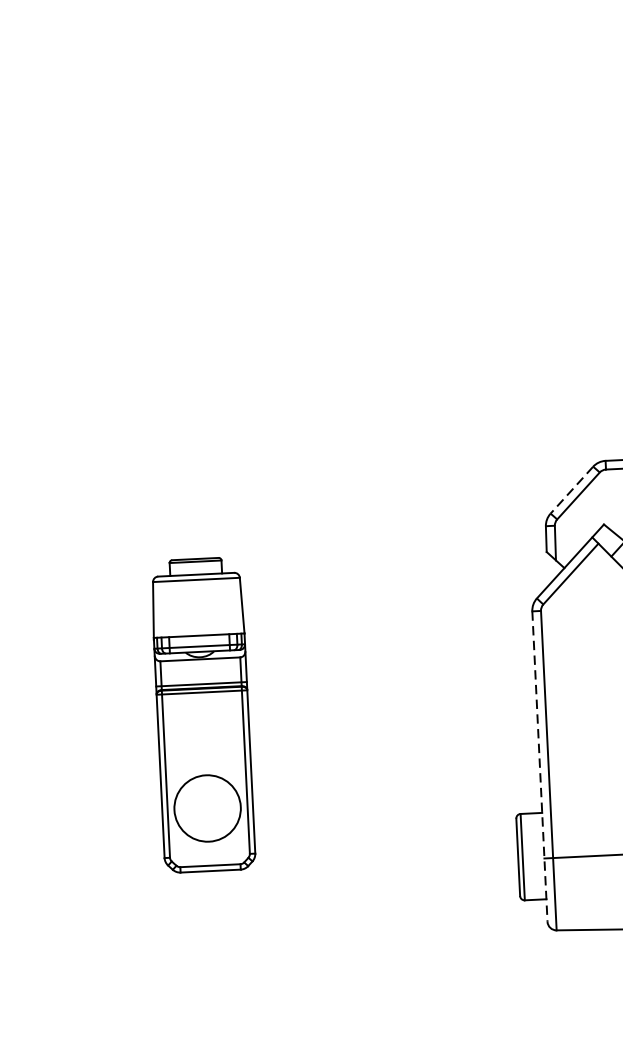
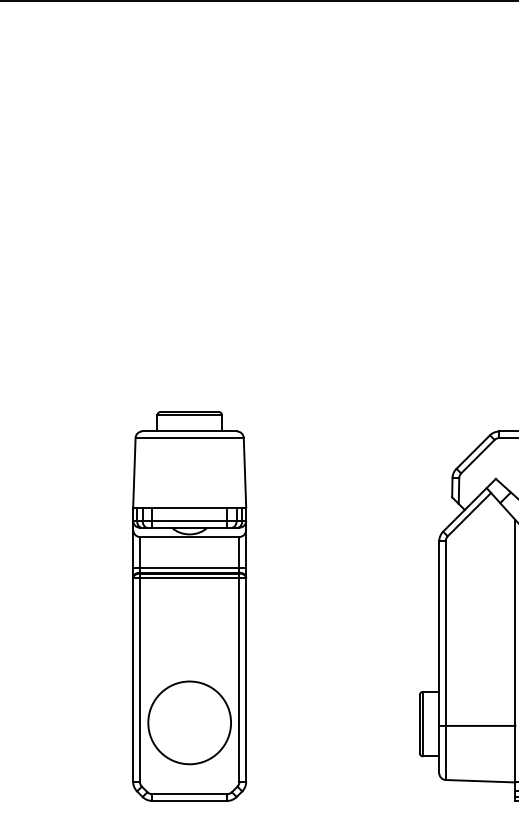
line: (572, 490) -> (473, 452), dashed -> solid
part: (202, 715) -> (189, 606), size x1.67
line: (540, 766) -> (439, 657), dashed -> solid

